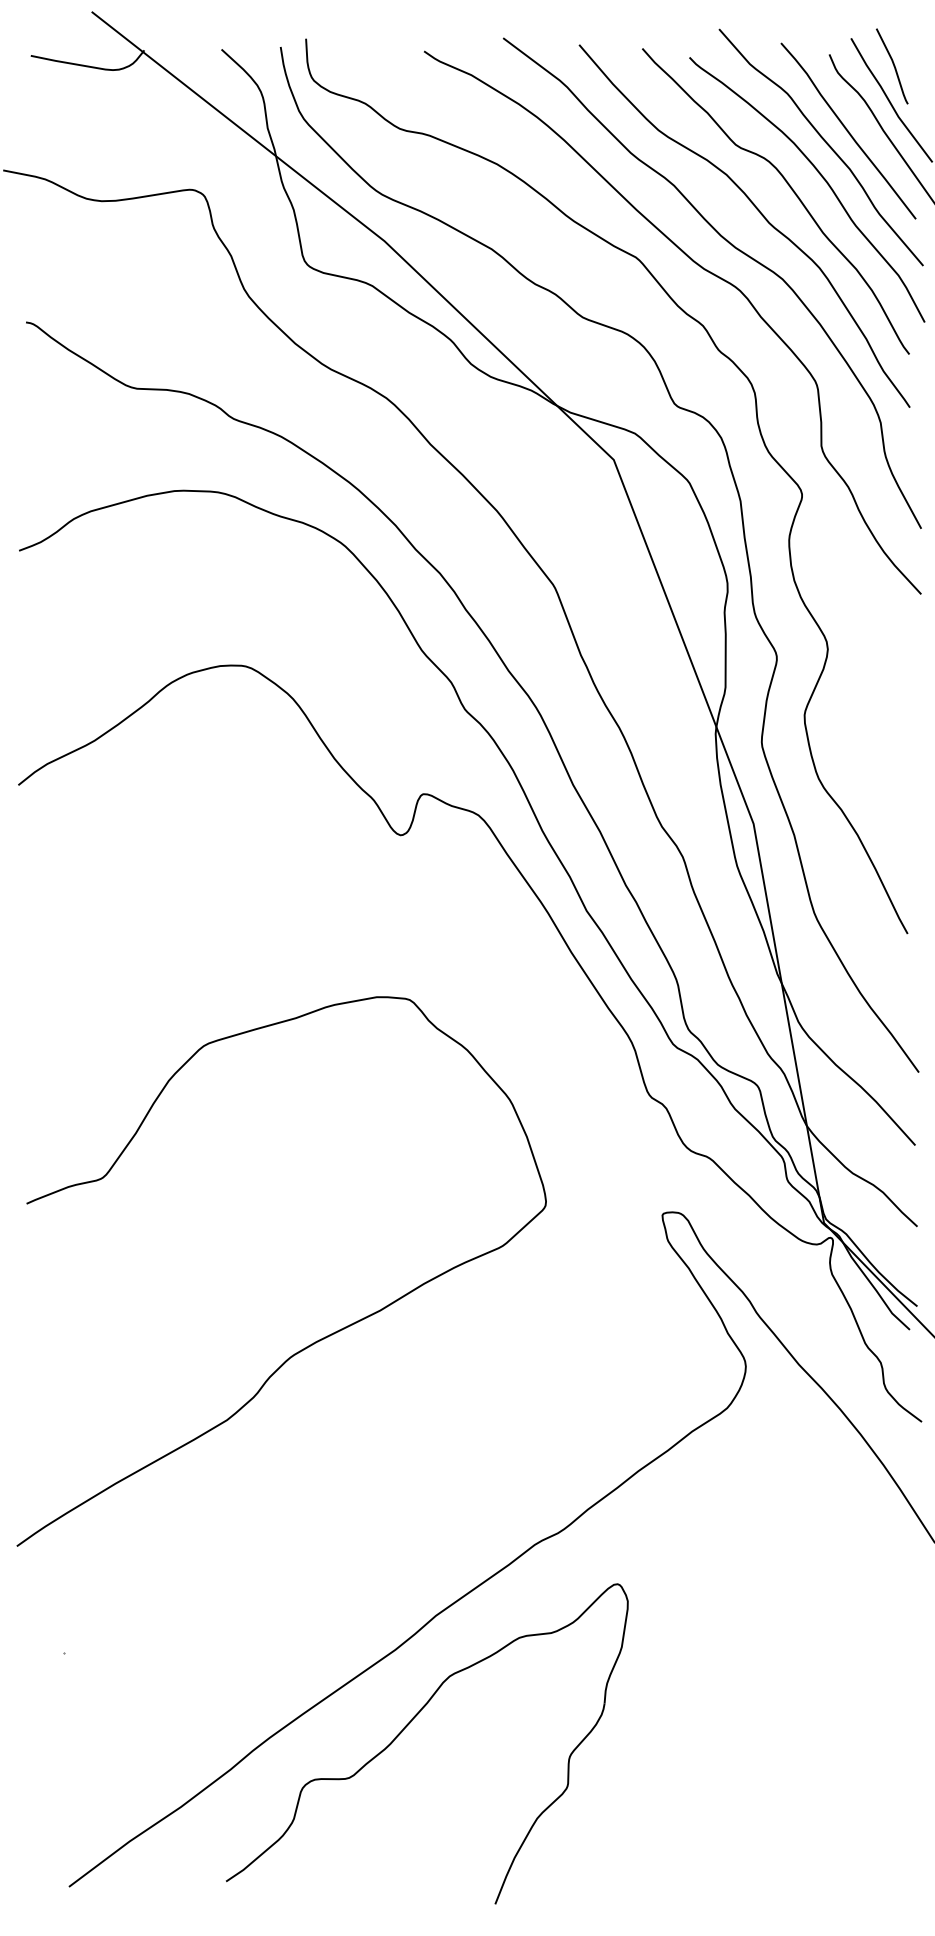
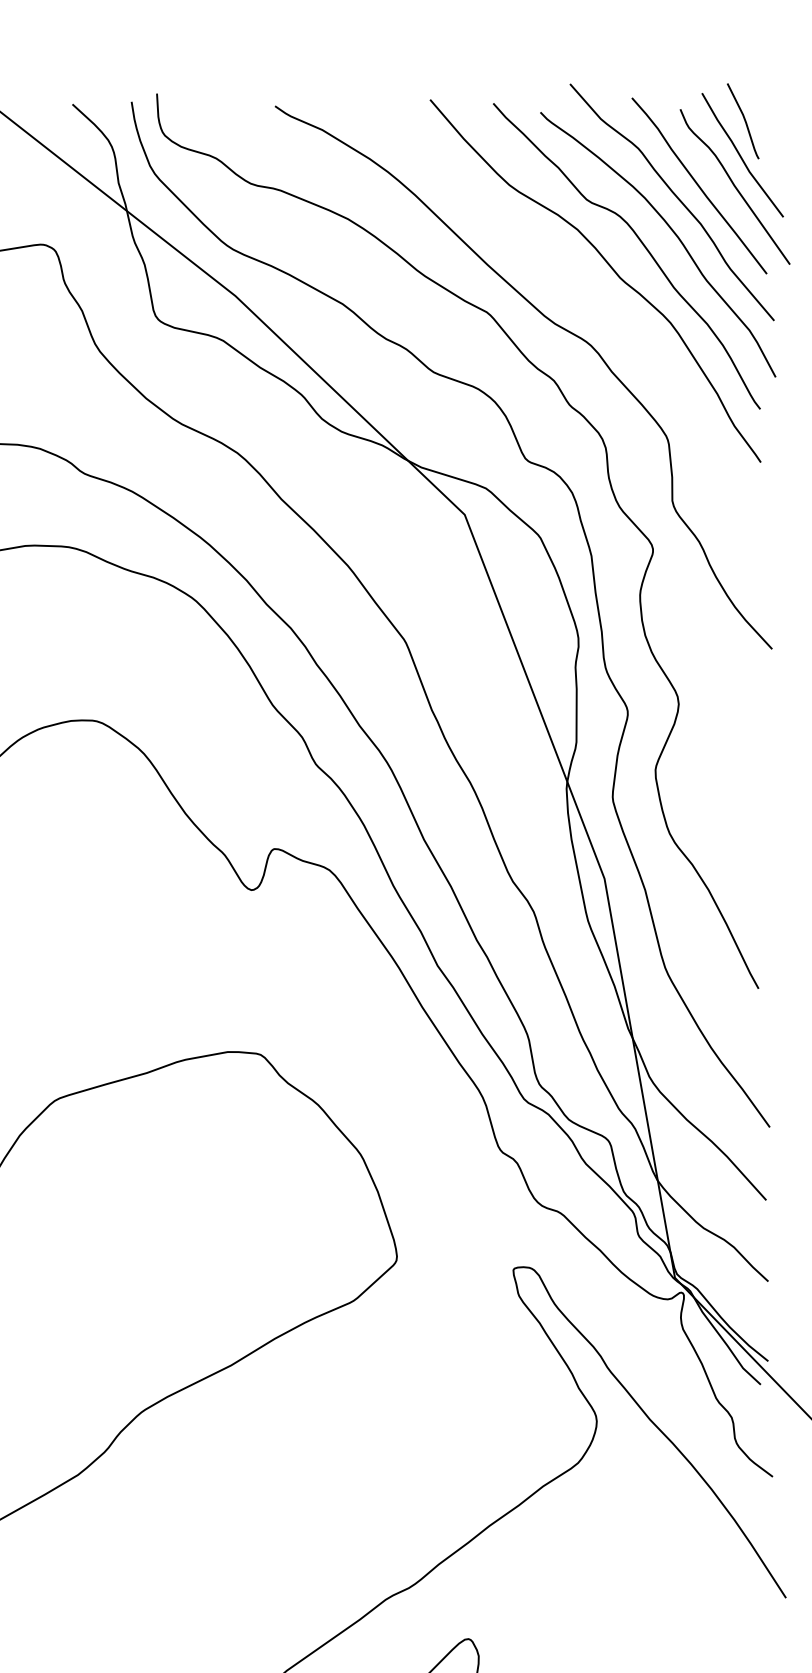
curve: (734, 248) -> (585, 303), removed

